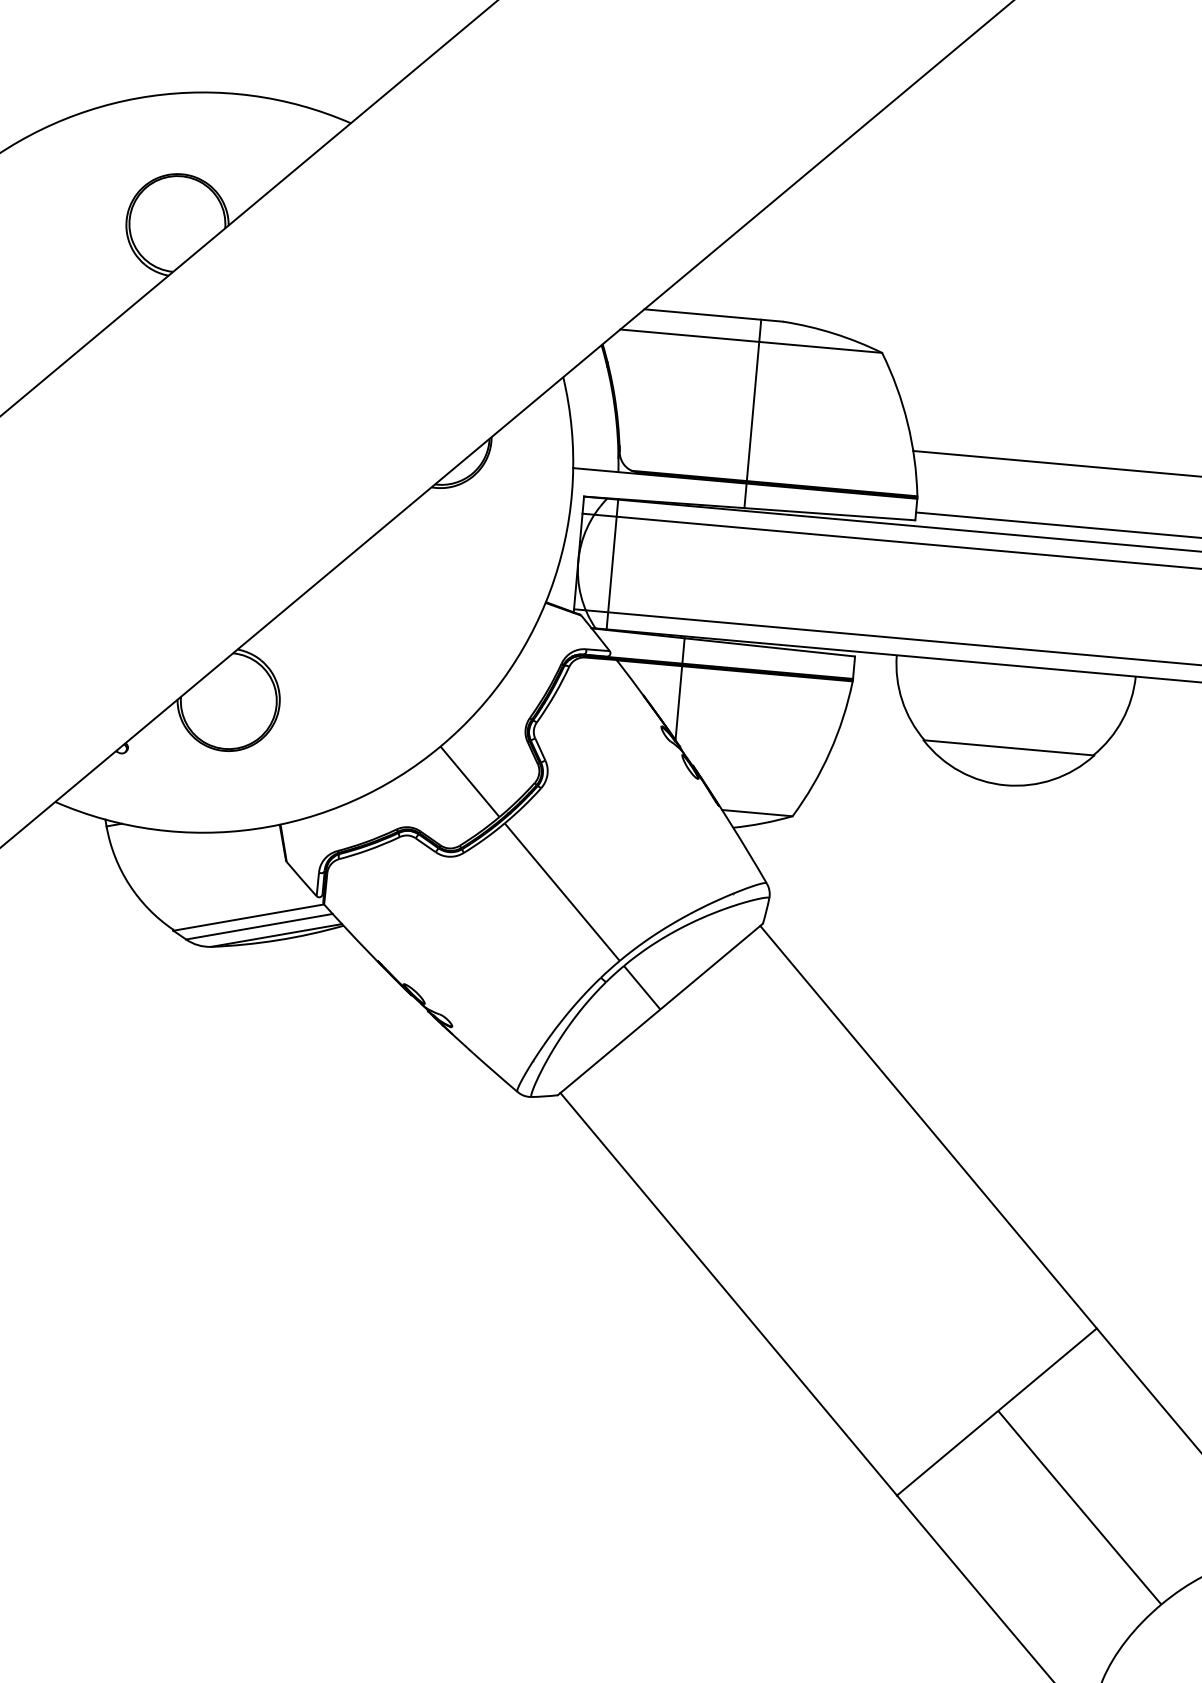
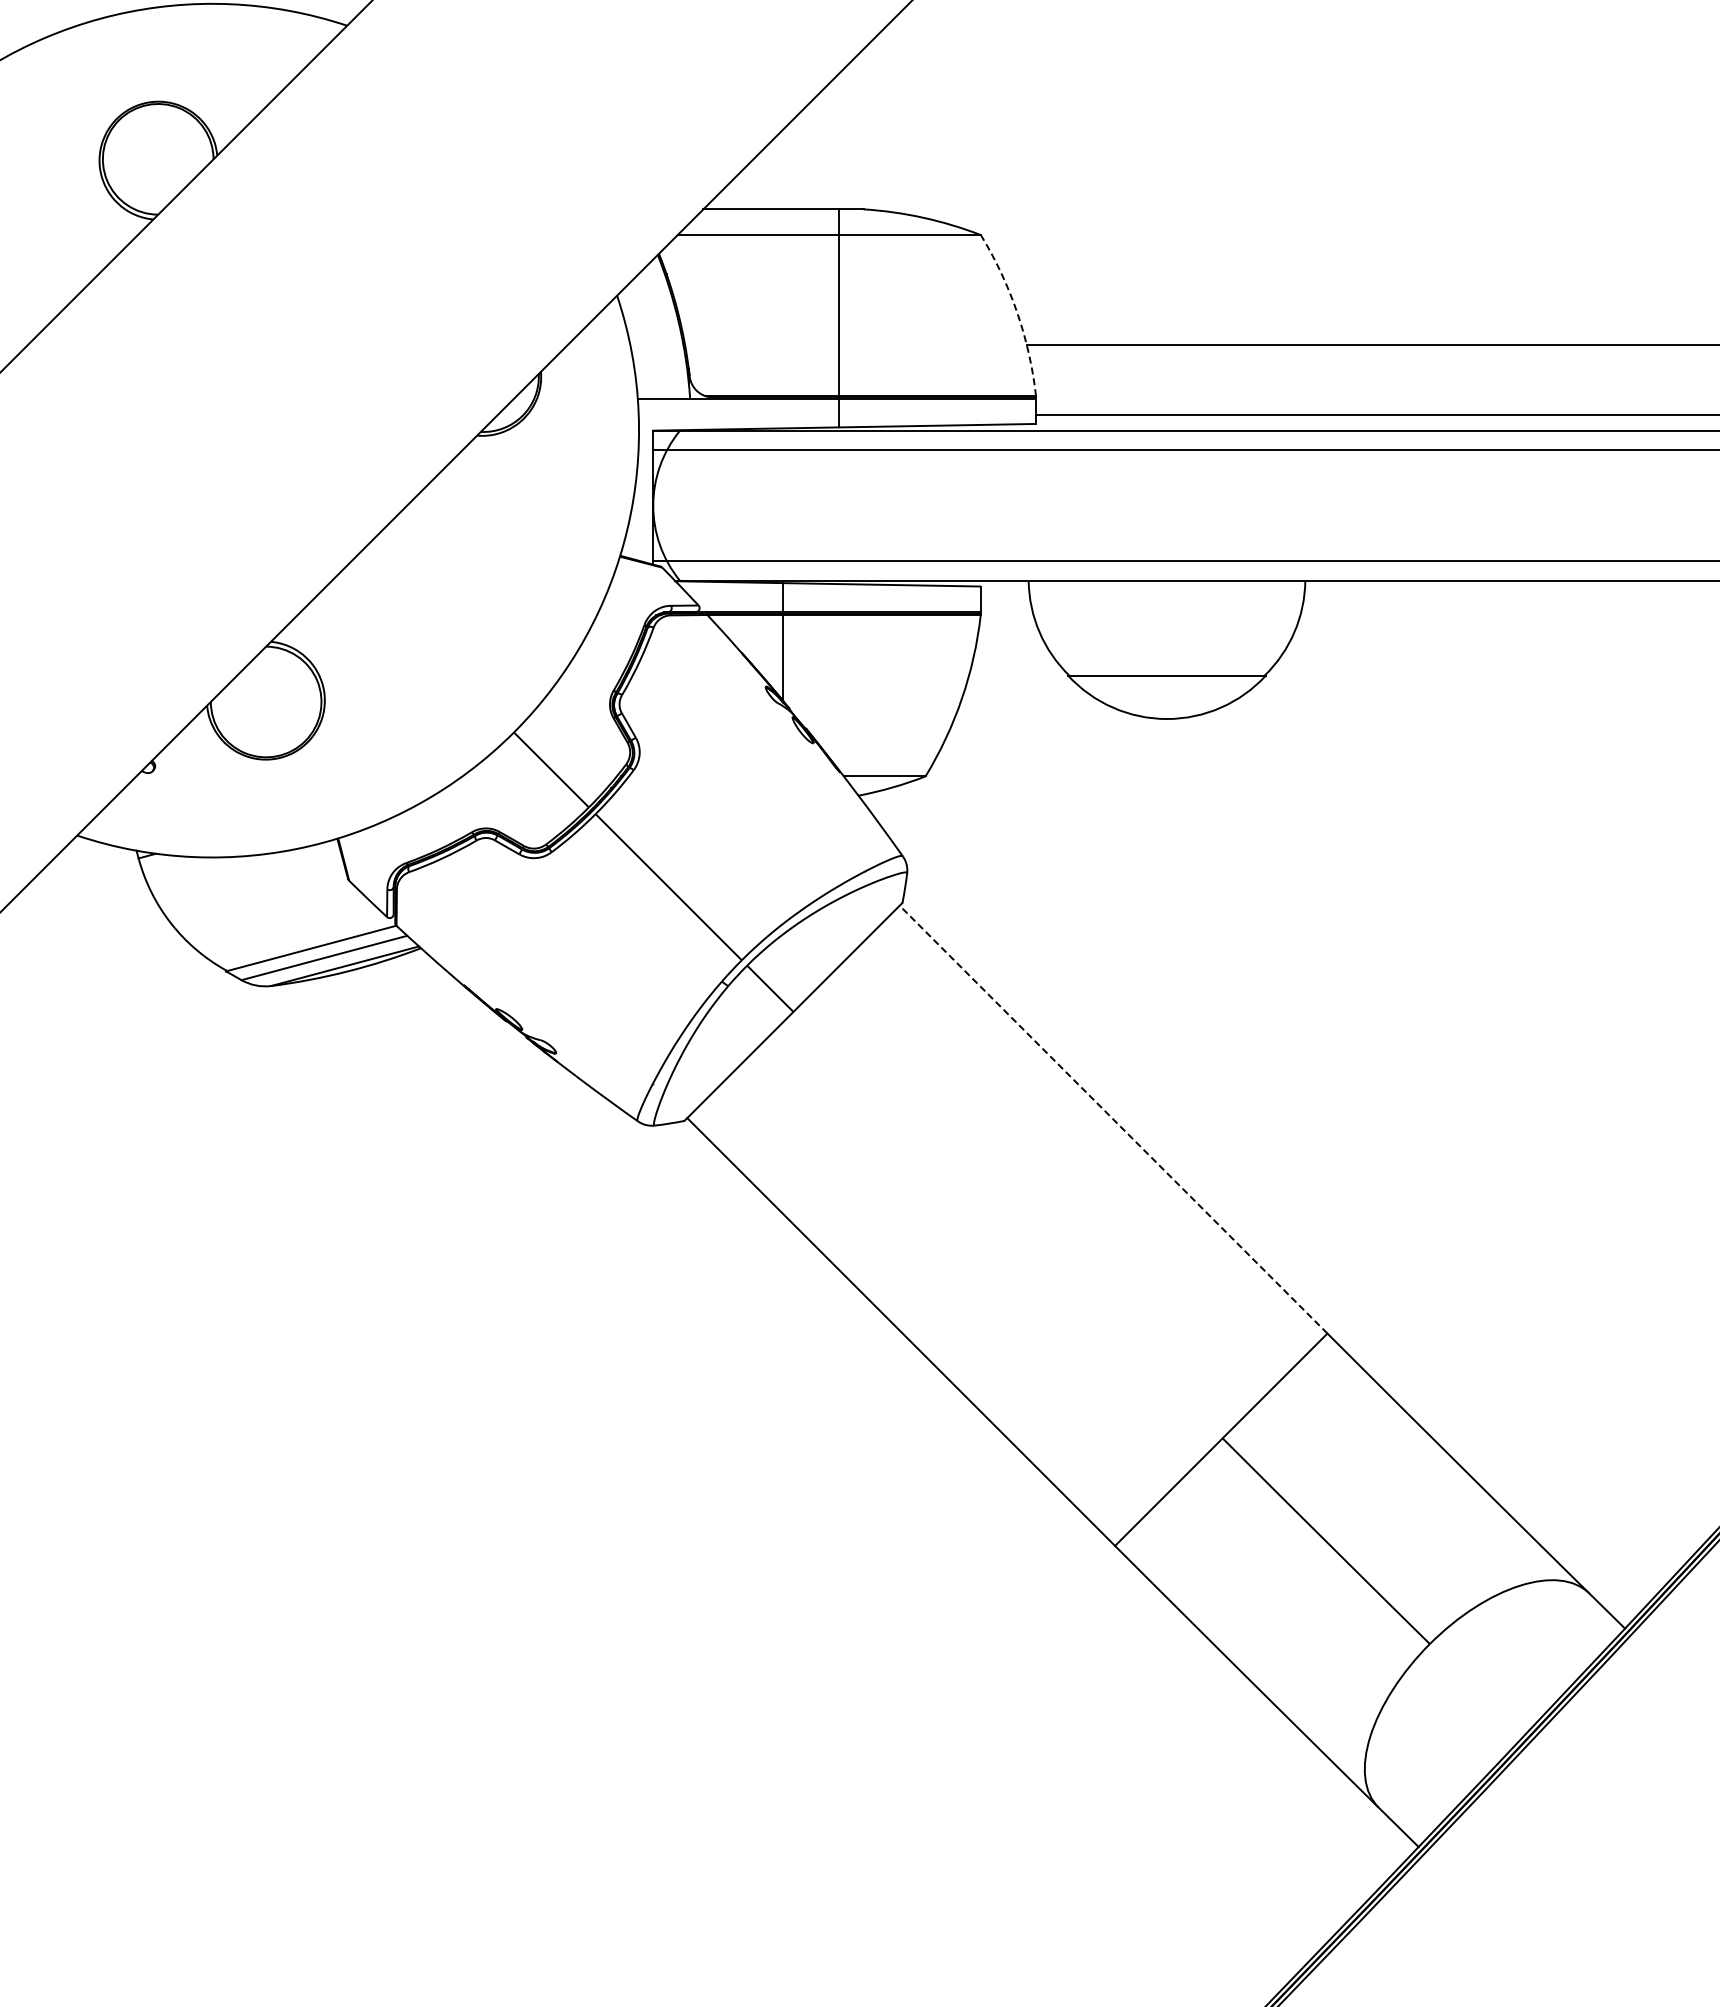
arc: (907, 422) -> (1017, 312), solid -> dashed
line: (612, 564) -> (692, 505), removed
line: (928, 1127) -> (1113, 1119), solid -> dashed

